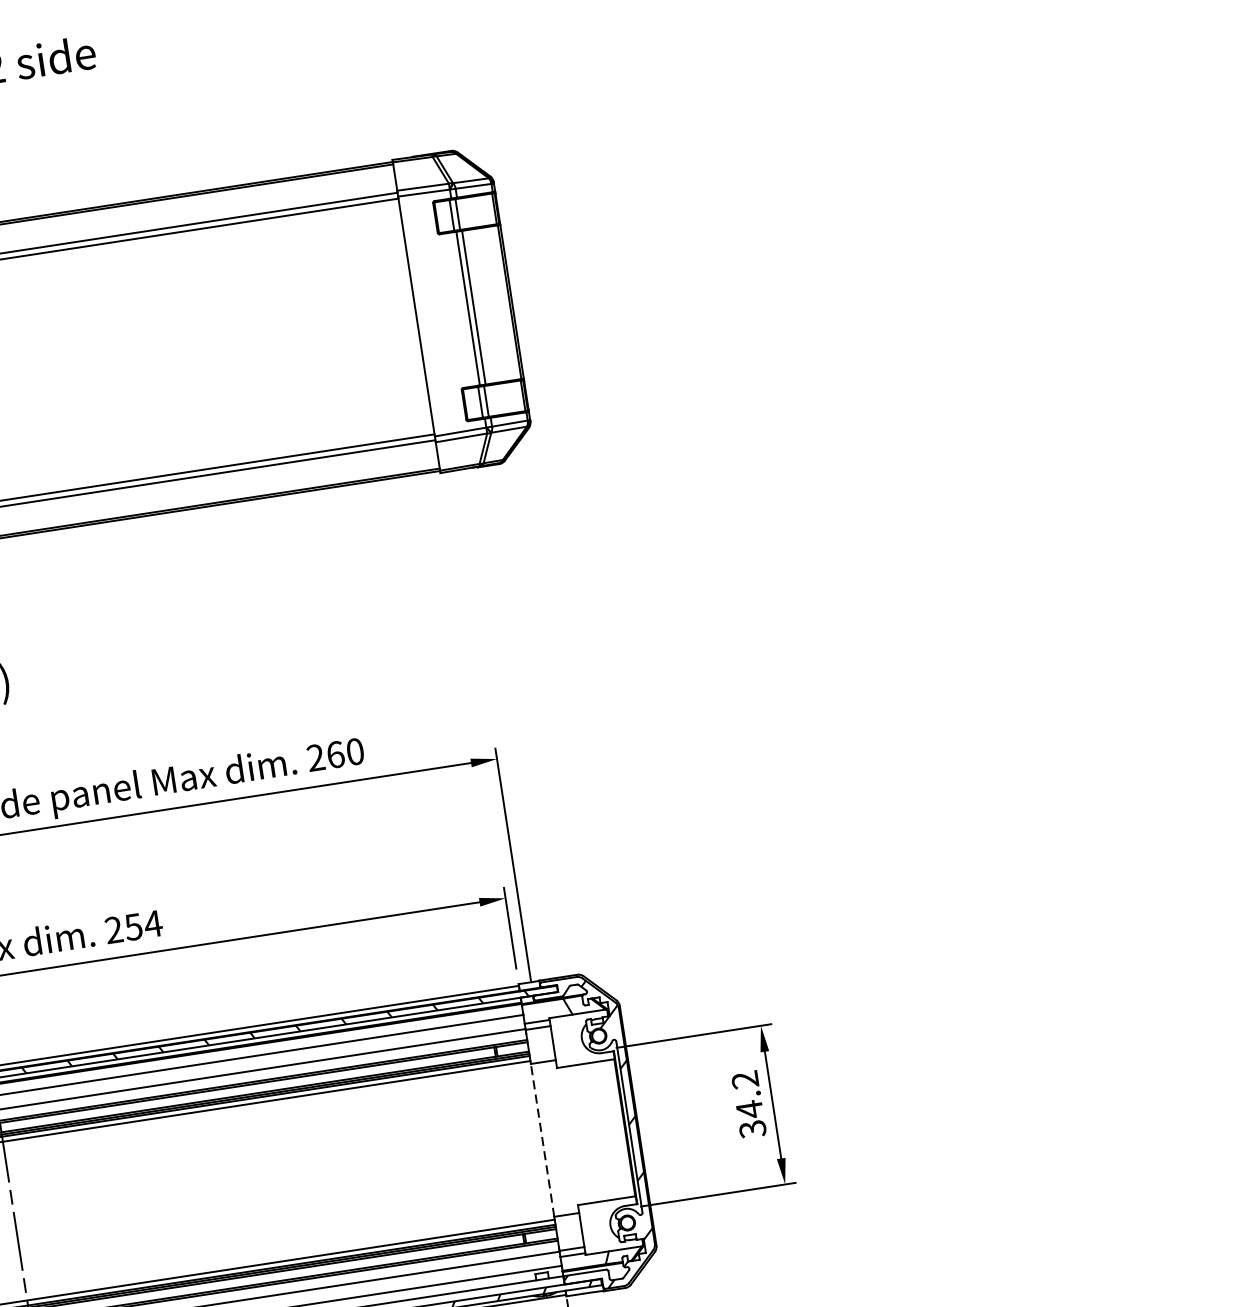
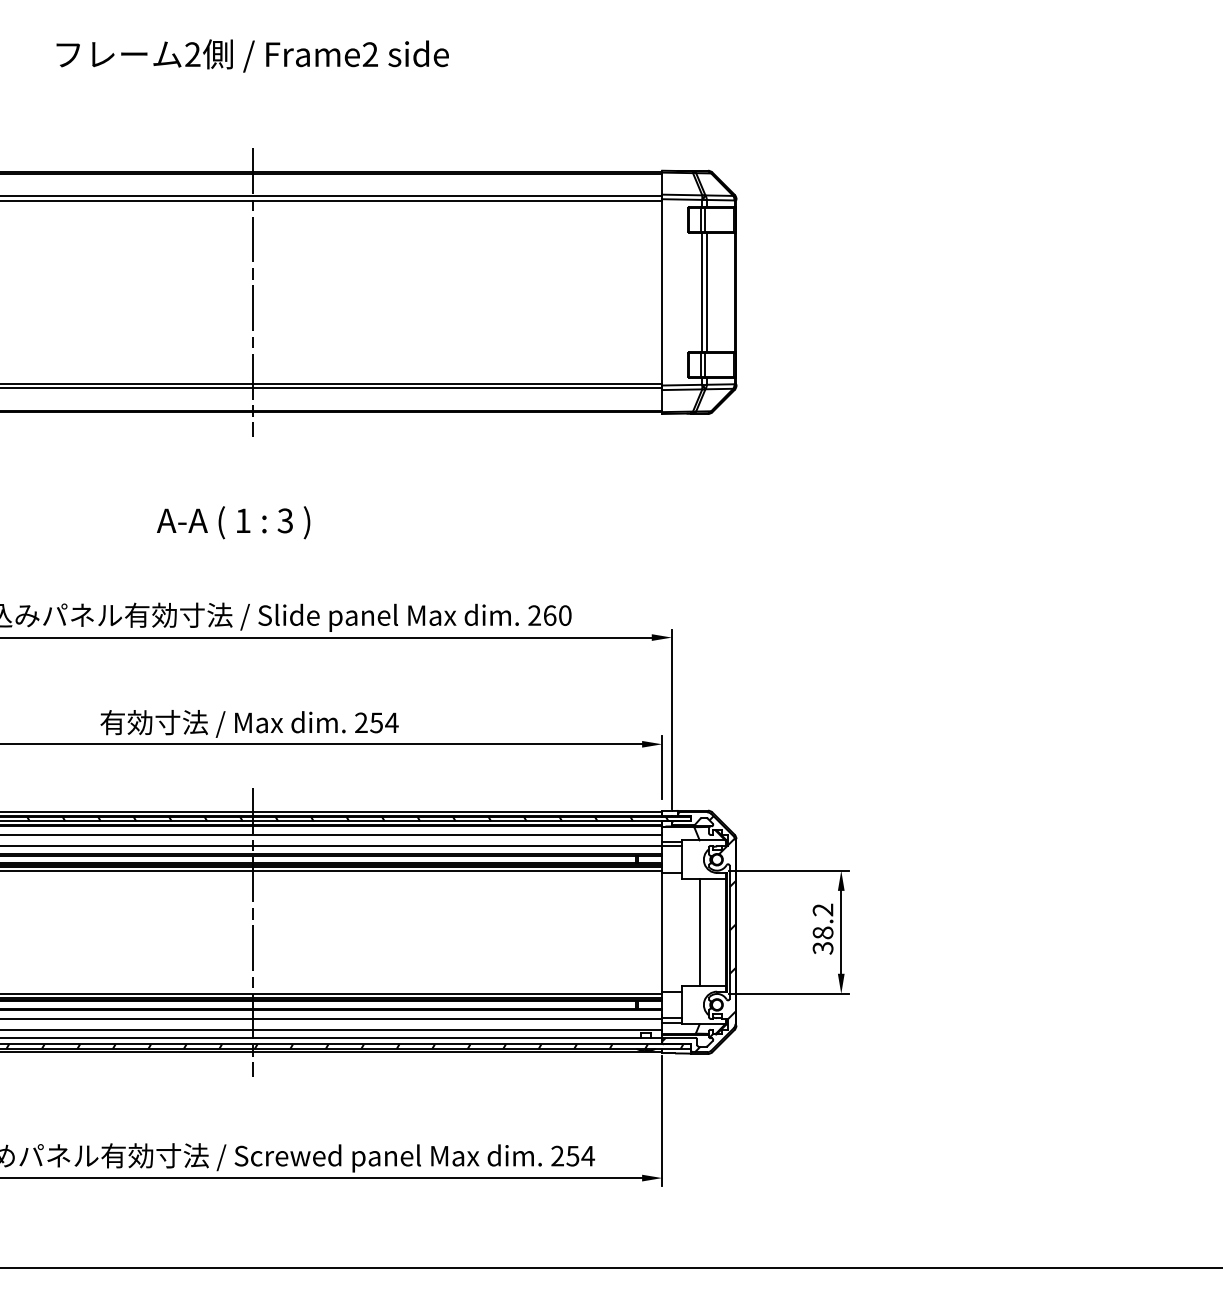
text: (748, 1109) -> (822, 932), 34.2 -> 38.2
line: (591, 1133) -> (700, 932), added
line: (542, 1139) -> (662, 931), dashed -> solid

